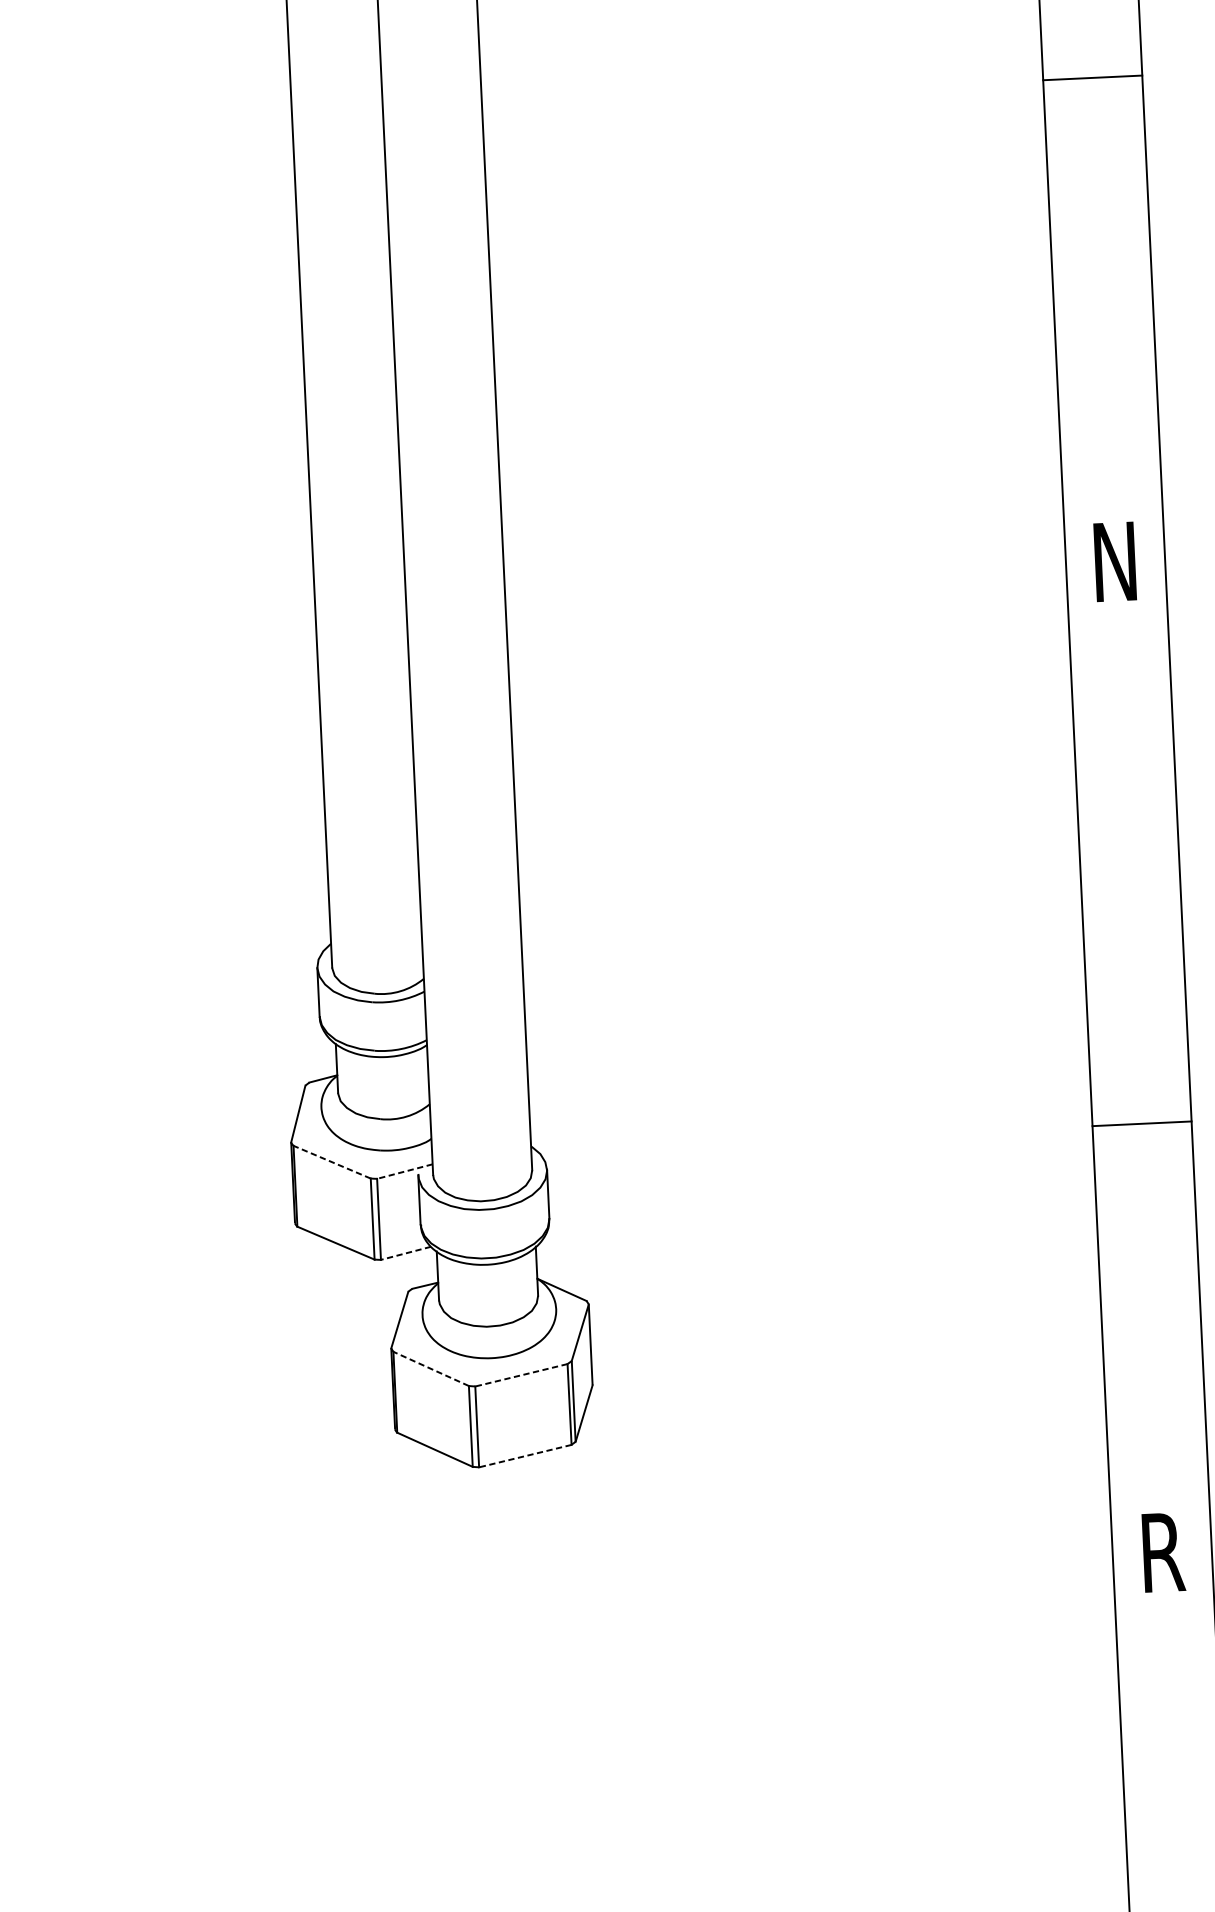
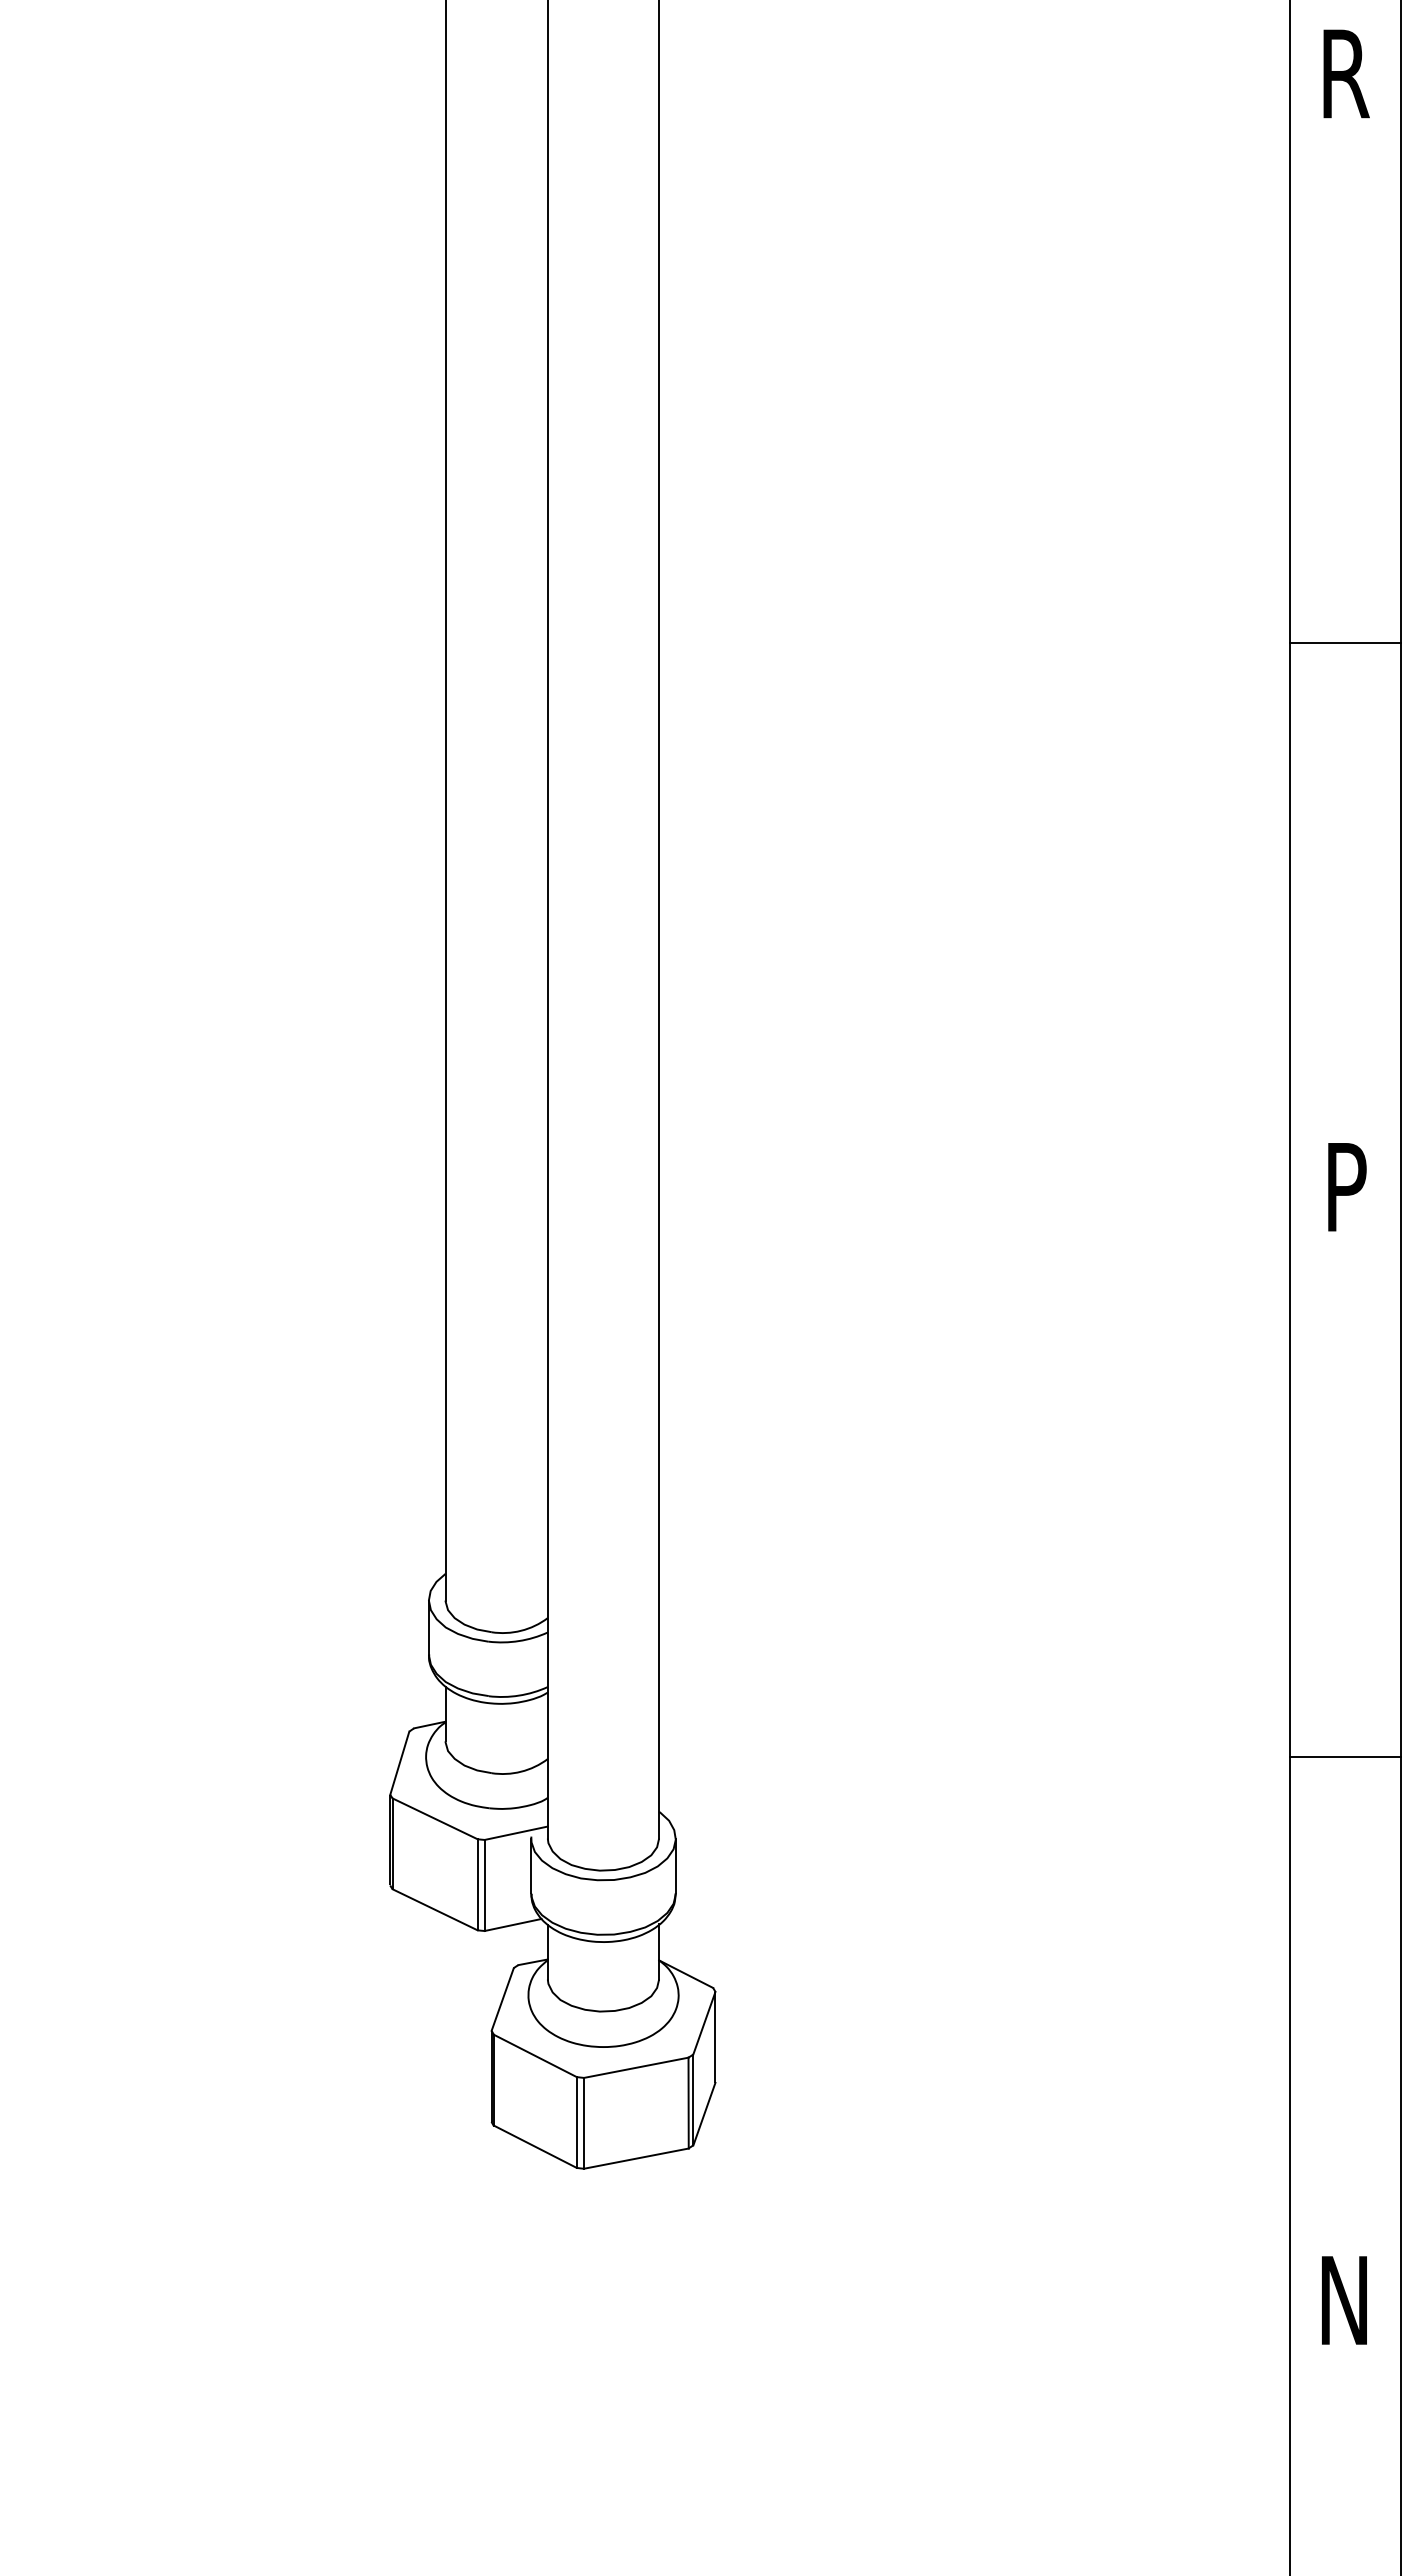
text: (1114, 562) -> (1344, 1187), N -> P
line: (1142, 1123) -> (1345, 1756), moved
line: (331, 1161) -> (434, 1818), dashed -> solid
line: (404, 1171) -> (515, 1833), dashed -> solid
line: (405, 1253) -> (512, 1925), dashed -> solid
line: (431, 1368) -> (535, 2055), dashed -> solid
line: (520, 1375) -> (635, 2067), dashed -> solid
line: (524, 1456) -> (635, 2158), dashed -> solid
text: (1162, 1552) -> (1345, 2300), R -> N

